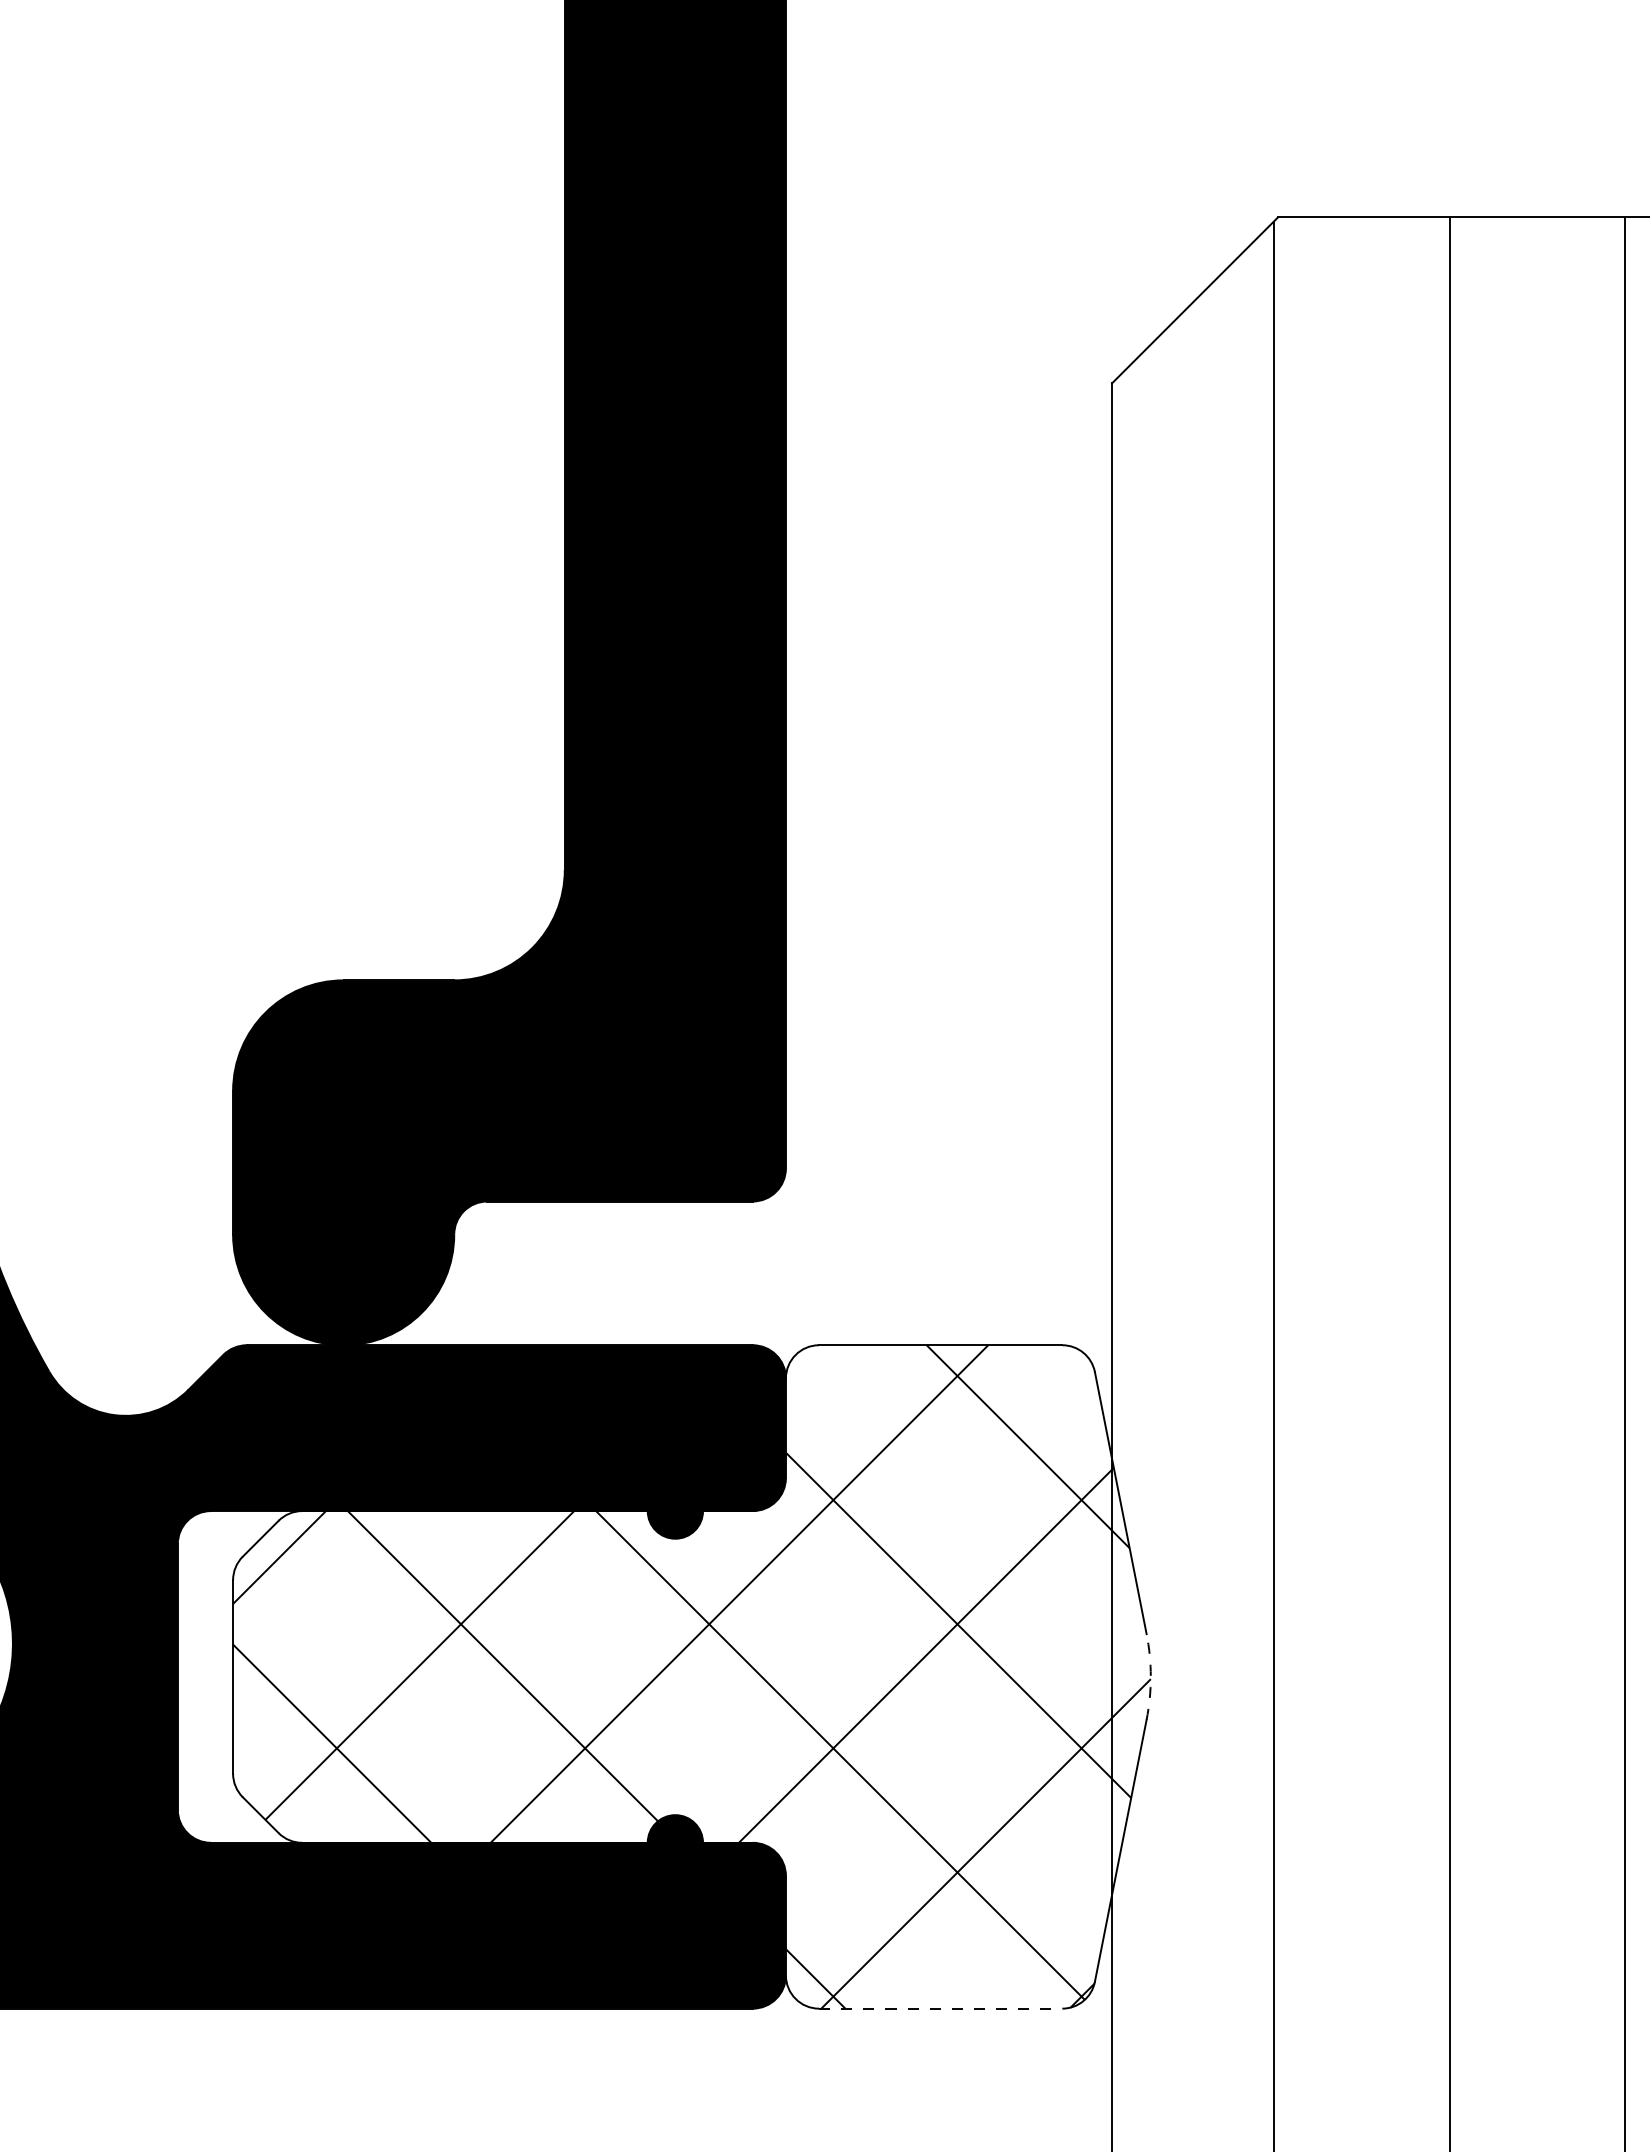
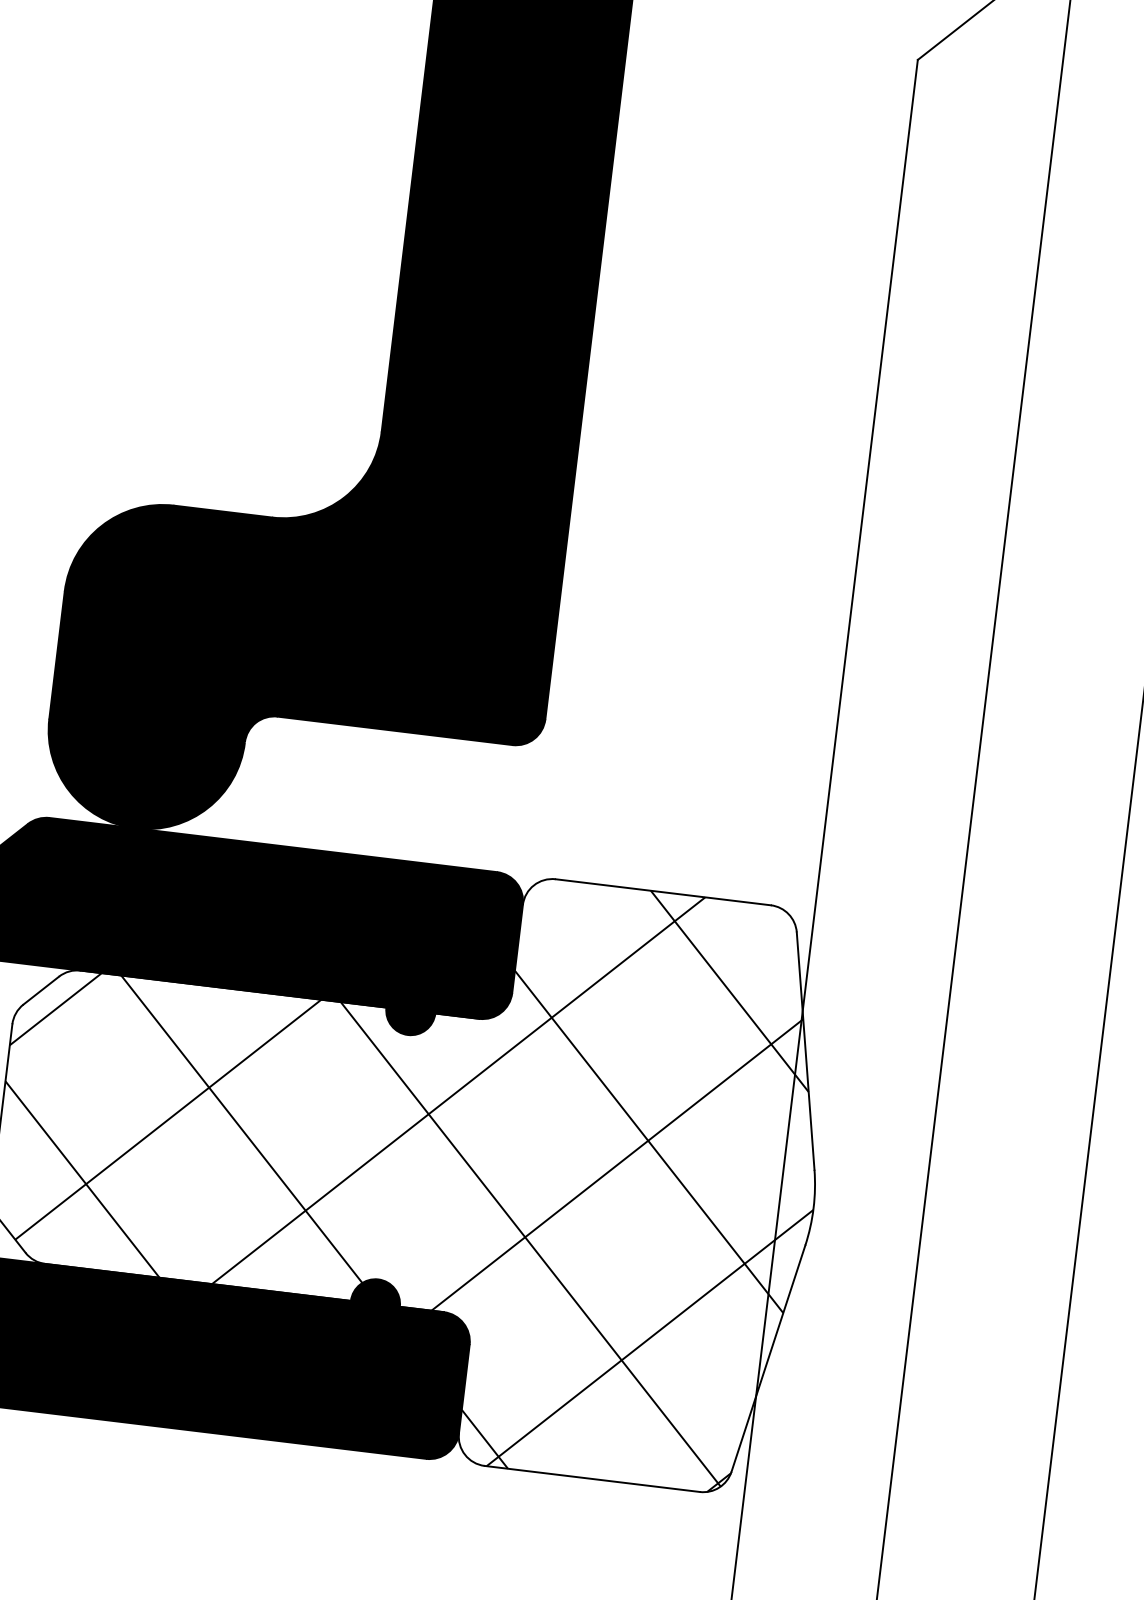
arc: (1150, 1676) -> (813, 1207), dashed -> solid
line: (940, 2008) -> (592, 1478), dashed -> solid

